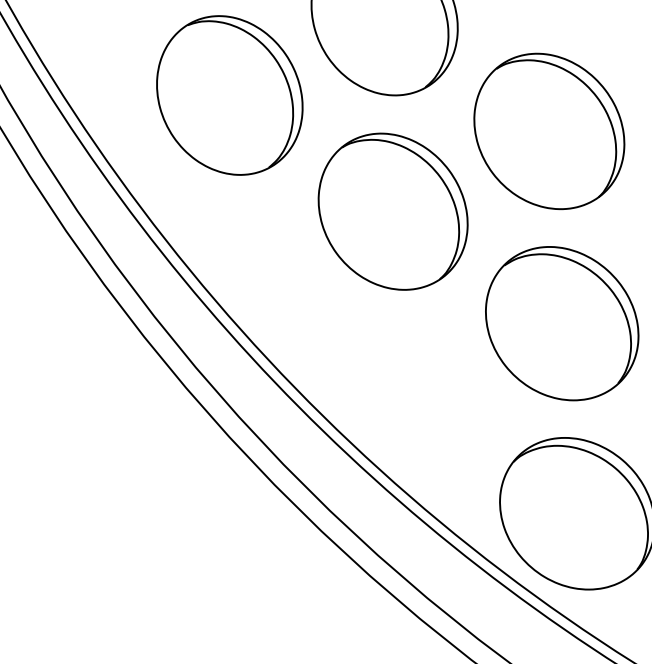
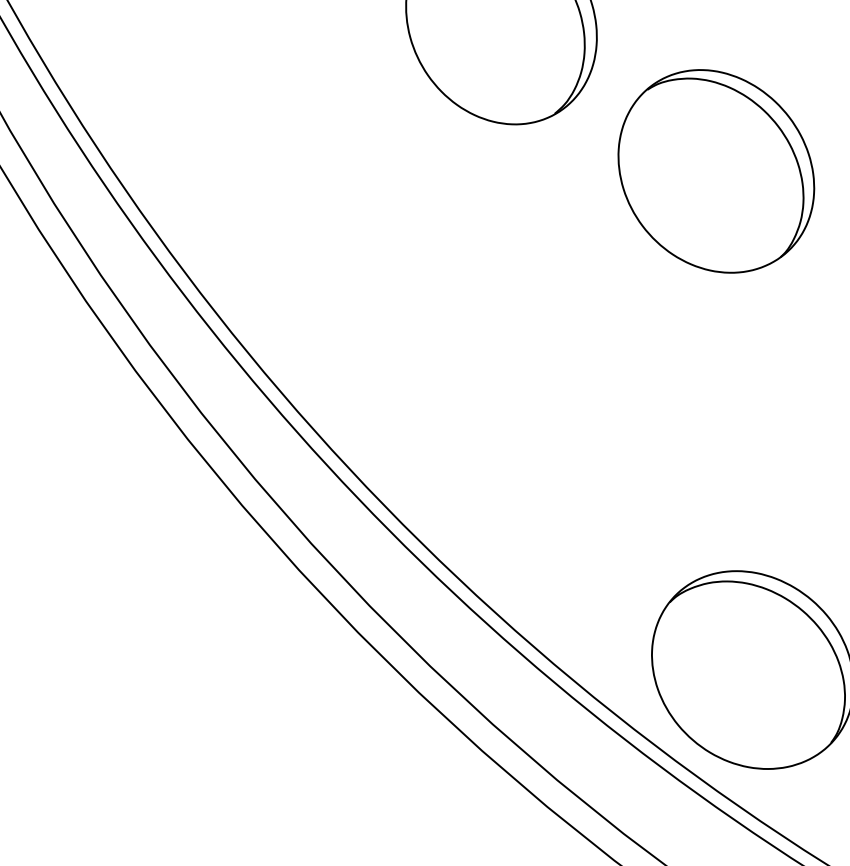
part: (229, 95) -> (299, 124), removed
part: (392, 211) -> (511, 275), removed
part: (562, 323) -> (733, 421), removed

